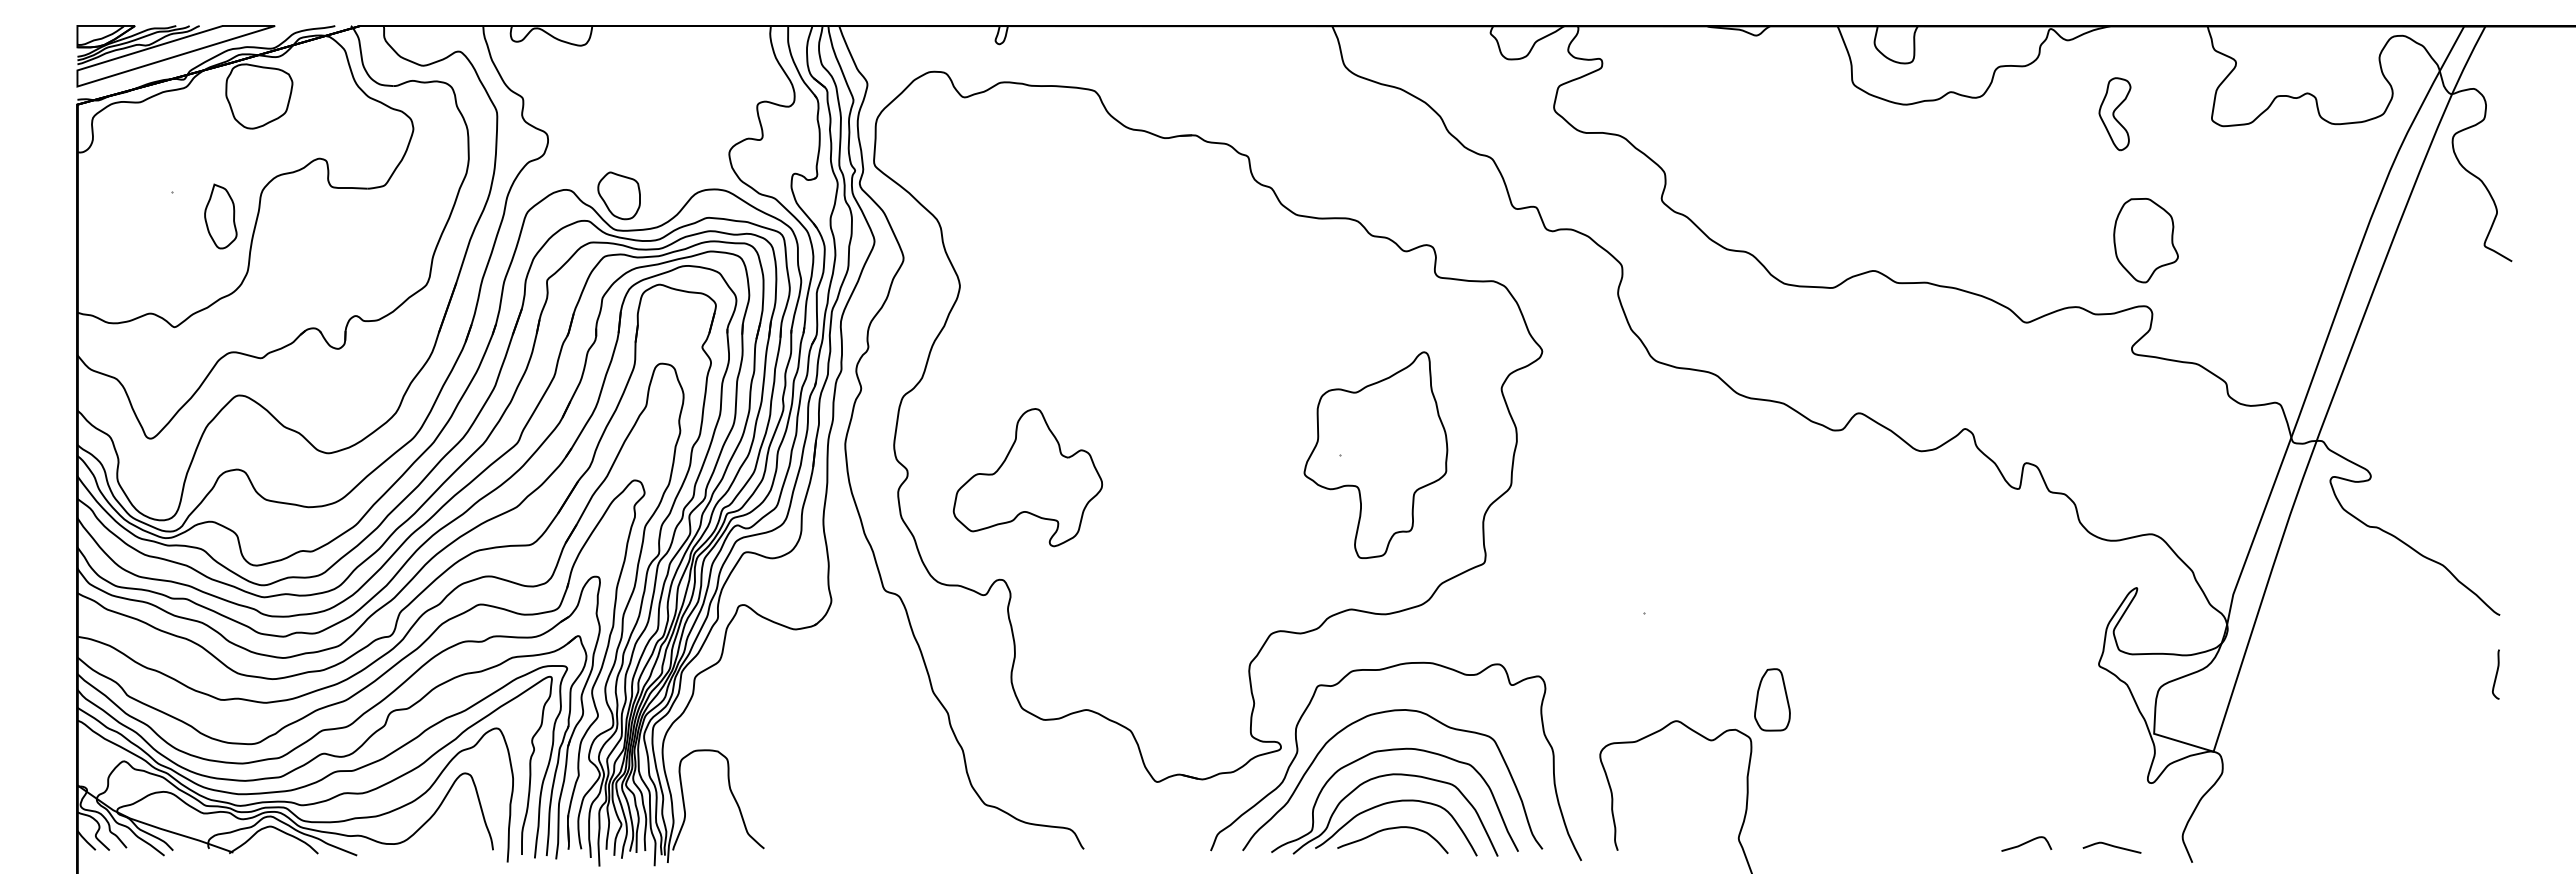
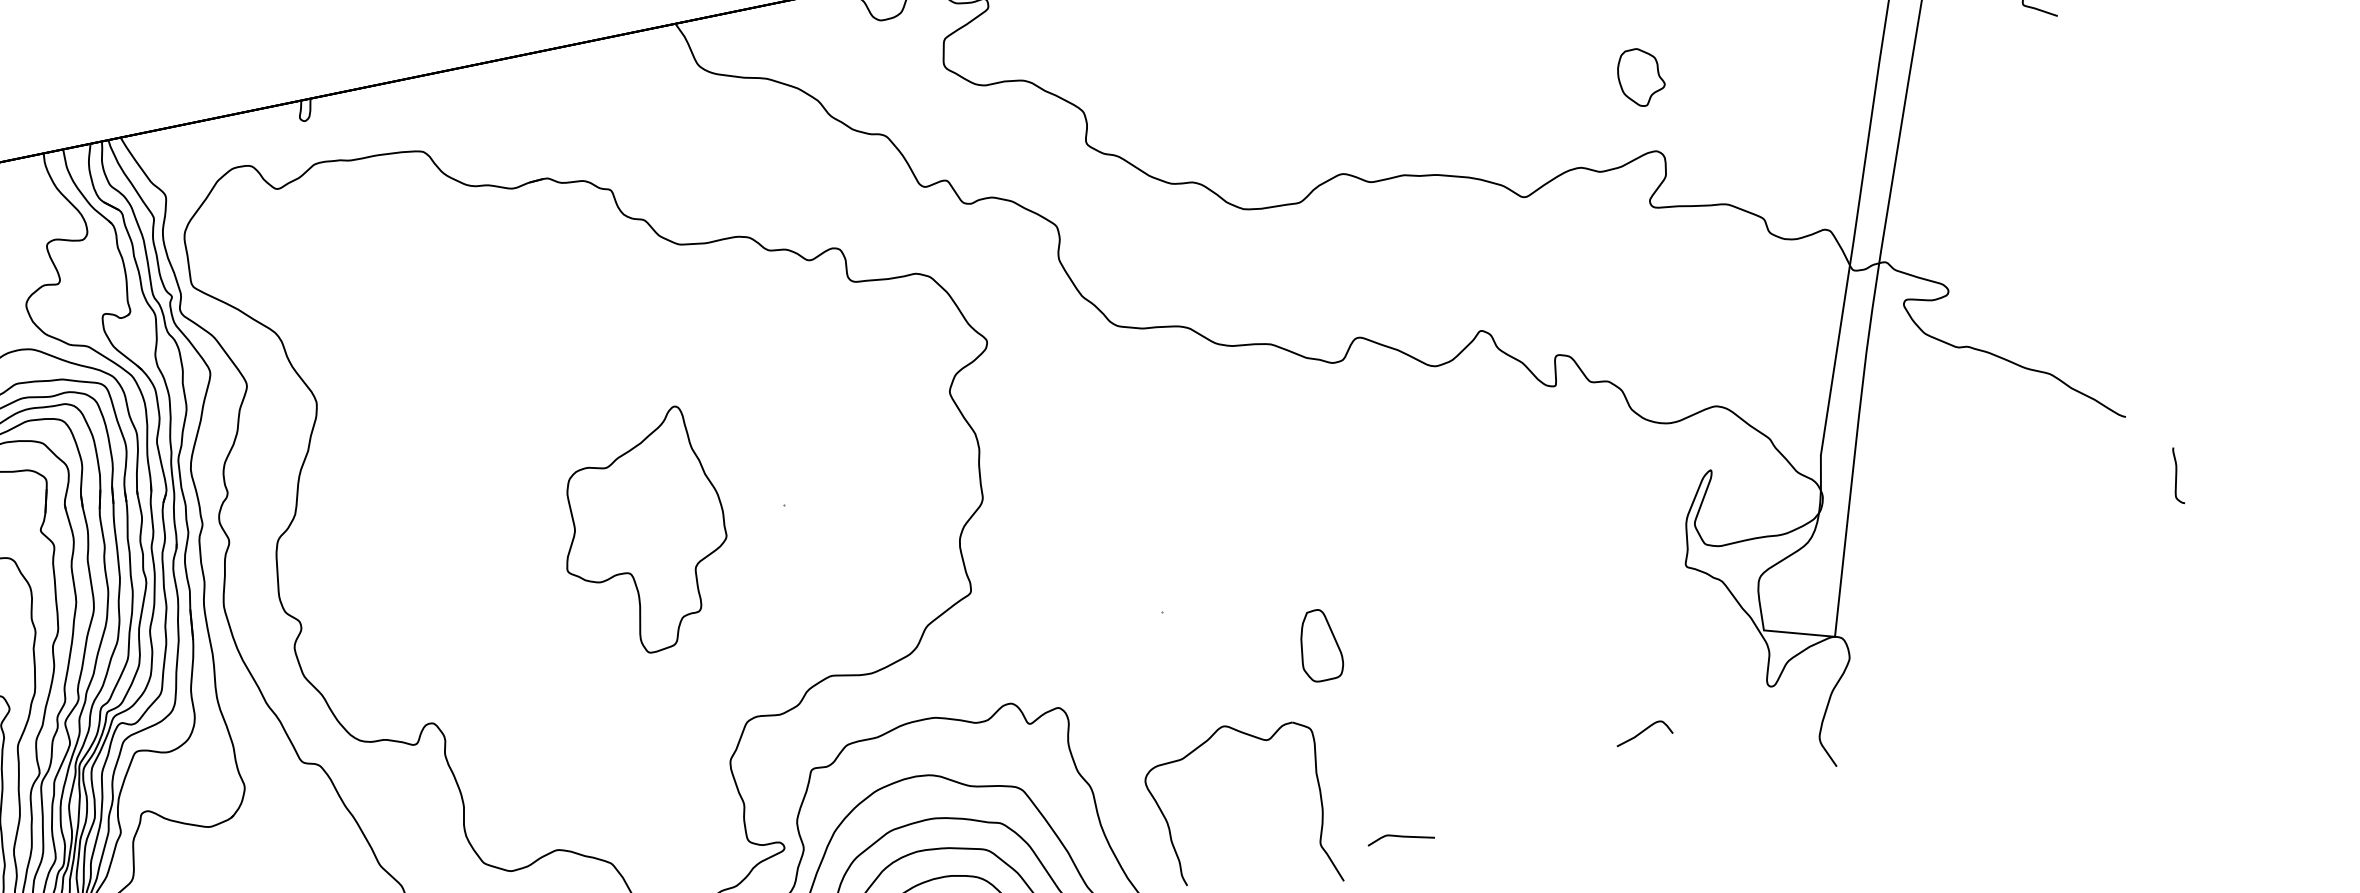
part: (2145, 240) -> (1640, 77), size x0.6
part: (1375, 454) -> (643, 532), moved
part: (1027, 477) -> (436, 602), removed
curve: (2495, 674) -> (2174, 476), moved
part: (1772, 699) -> (1319, 645), moved
curve: (2026, 843) -> (1643, 732), moved
curve: (2111, 846) -> (1399, 837), moved

